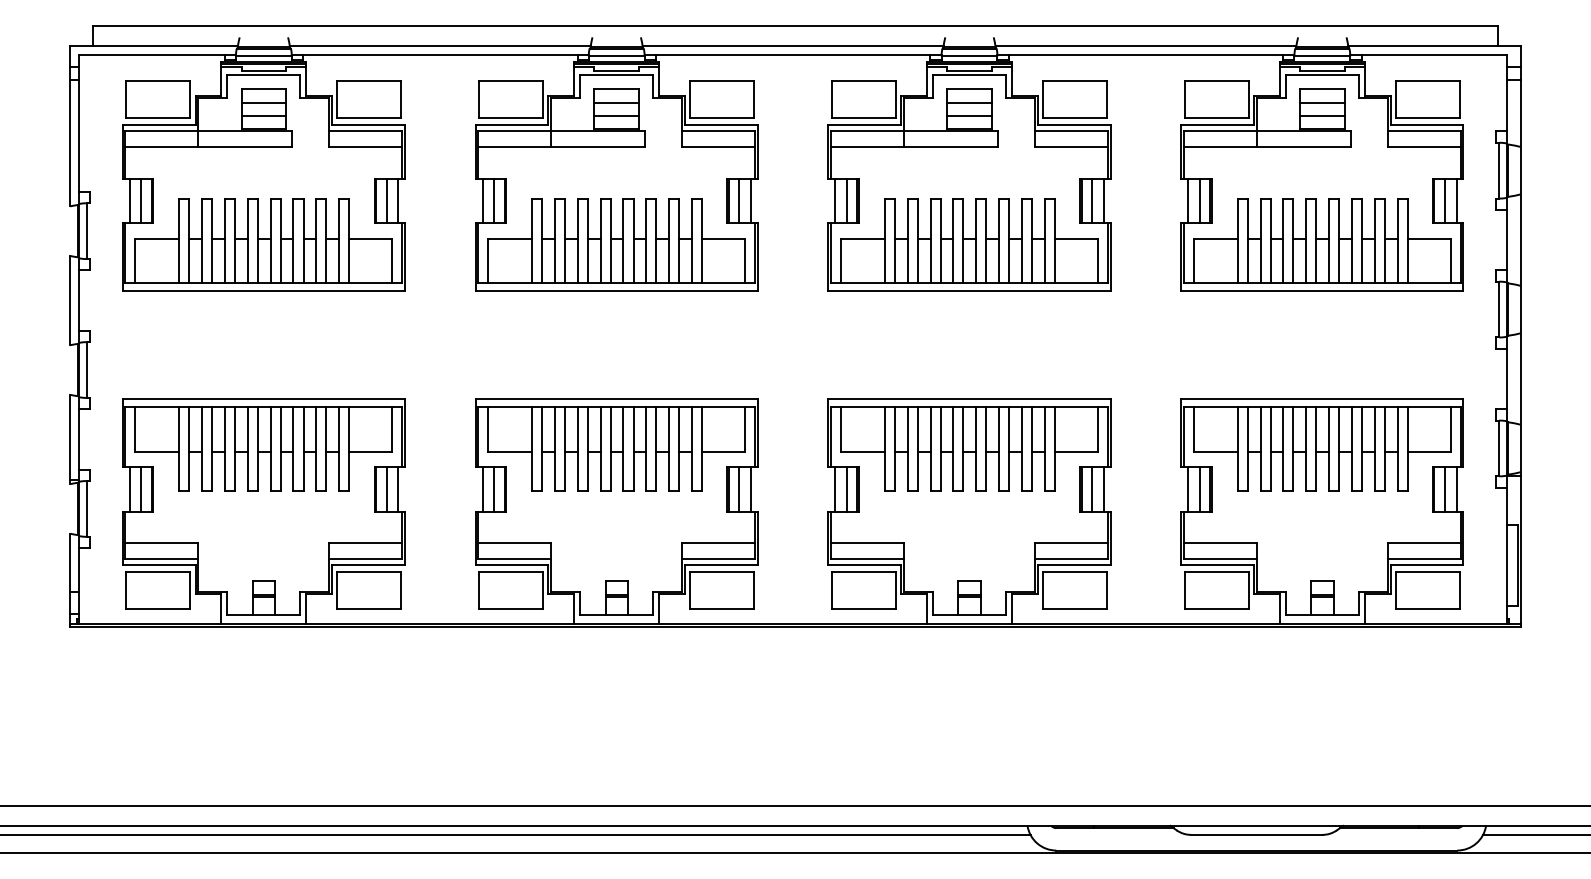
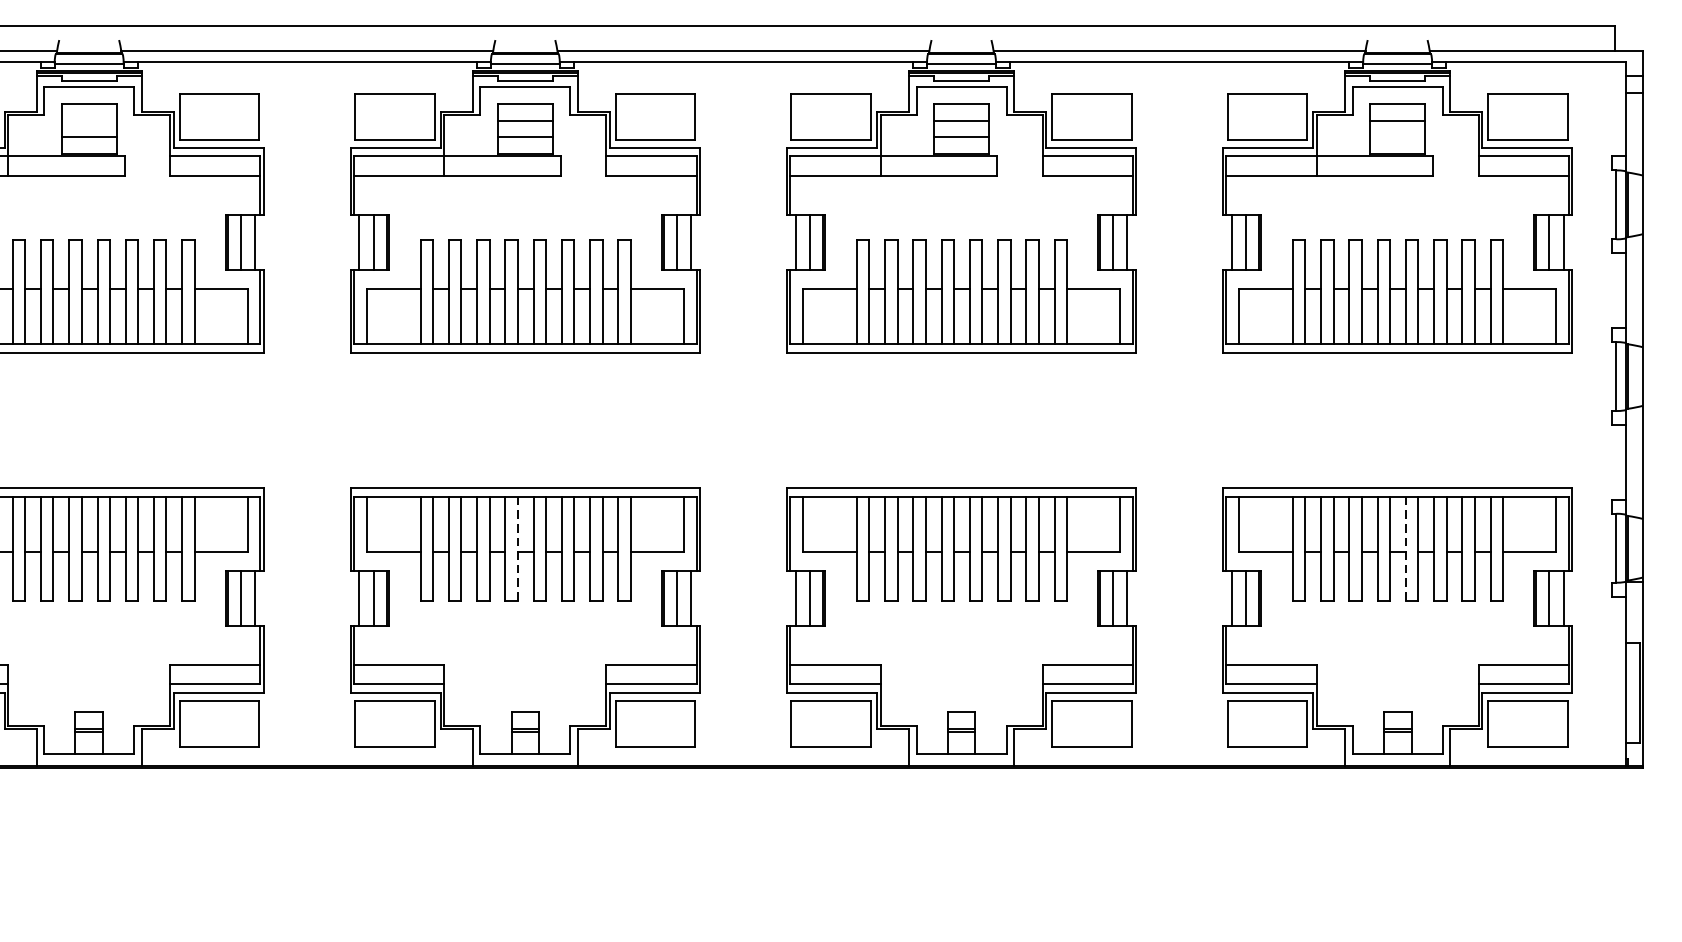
line: (263, 102) -> (88, 120), removed
line: (1321, 115) -> (1396, 136), removed
line: (610, 449) -> (517, 549), solid -> dashed
line: (1329, 449) -> (1406, 549), solid -> dashed

